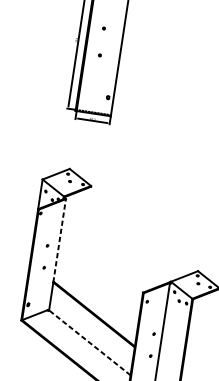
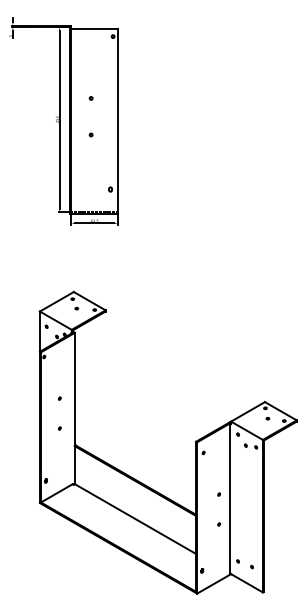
line: (59, 240) -> (74, 389), dashed -> solid
line: (89, 343) -> (135, 519), dashed -> solid

